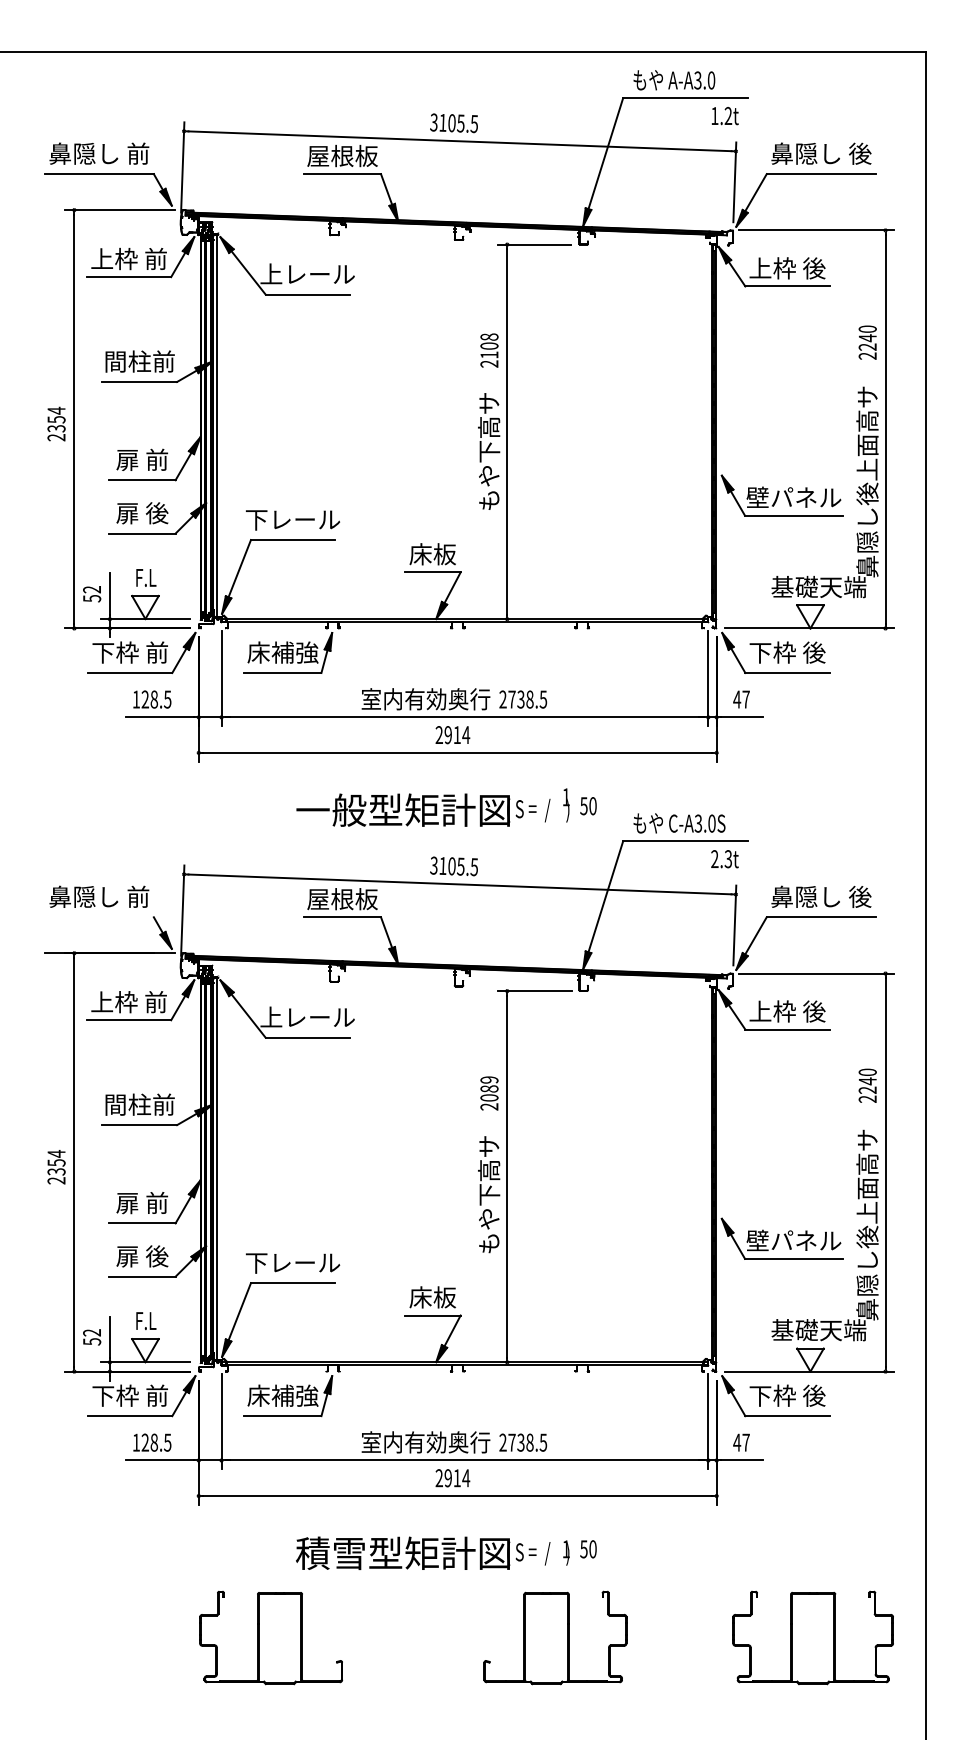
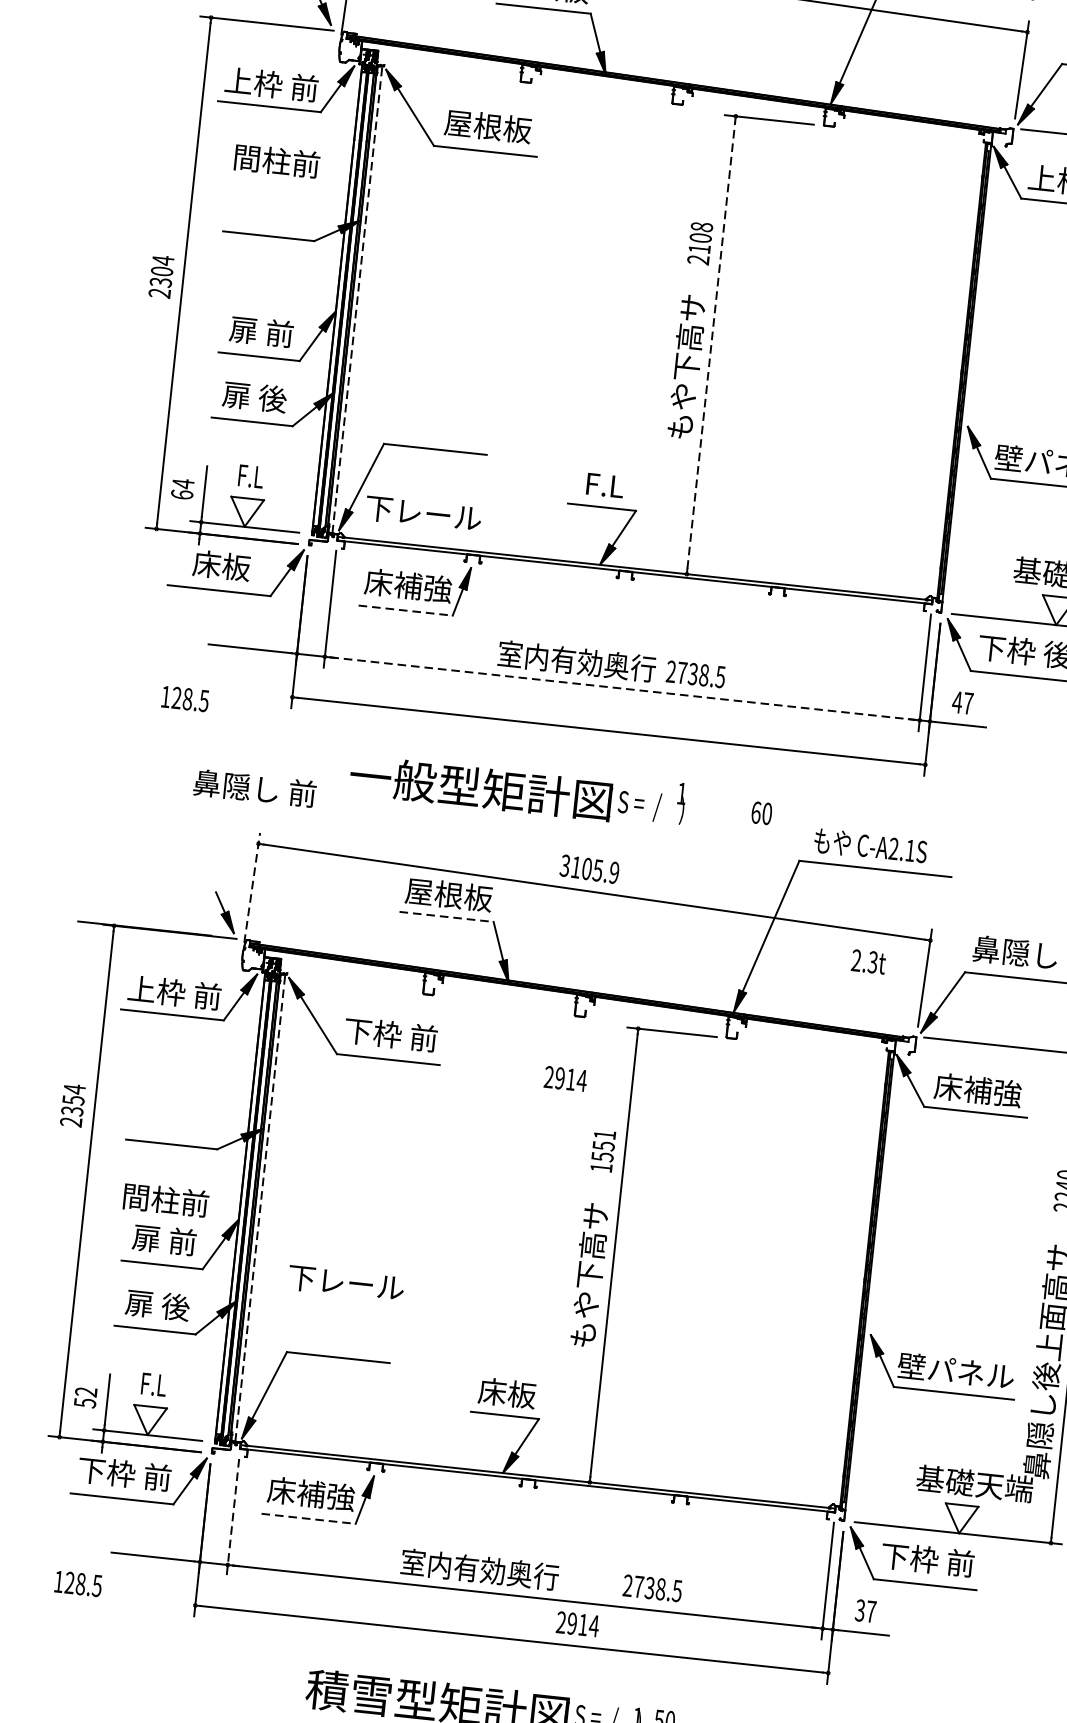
text: (307, 274) -> (487, 126), 上レール -> 屋根板
text: (139, 361) -> (276, 161), moved
text: (56, 419) -> (162, 271), 2354 -> 2304
line: (217, 425) -> (358, 299), solid -> dashed
line: (507, 431) -> (711, 344), solid -> dashed
text: (293, 520) -> (424, 514), moved
text: (432, 554) -> (603, 485), 床板 -> F.L
text: (92, 593) -> (183, 488), 52 -> 64
text: (129, 652) -> (220, 565), 下枠 前 -> 床板
line: (282, 673) -> (405, 611), solid -> dashed
text: (152, 699) -> (185, 698), moved
line: (464, 717) -> (621, 688), solid -> dashed
text: (452, 735) -> (565, 1079), moved
text: (583, 806) -> (755, 813), 50 -> 60
text: (432, 807) -> (517, 788), moved
text: (704, 823) -> (901, 849), C-A3.0S -> C-A2.1S
text: (724, 859) -> (868, 962), moved
text: (474, 867) -> (614, 873), 3105.5 -> 3105.9
text: (99, 896) -> (255, 787), moved
line: (182, 910) -> (251, 887), solid -> dashed
line: (342, 917) -> (446, 917), solid -> dashed
text: (787, 1011) -> (978, 1090), 上枠 後 -> 床補強
text: (307, 1017) -> (390, 1034), 上レール -> 下枠 前
text: (489, 1093) -> (603, 1151), 2089 -> 1551
text: (139, 1104) -> (165, 1199), moved
text: (56, 1167) -> (72, 1105), moved
line: (217, 1169) -> (260, 1208), solid -> dashed
text: (293, 1263) -> (346, 1283), moved
text: (814, 1395) -> (960, 1563), 下枠 後 -> 下枠 前
line: (282, 1416) -> (308, 1519), solid -> dashed
line: (221, 1421) -> (232, 1517), solid -> dashed
text: (152, 1442) -> (78, 1583), moved
text: (523, 1442) -> (652, 1588), moved
text: (737, 1442) -> (860, 1610), 47 -> 37
text: (452, 1478) -> (577, 1624), moved

